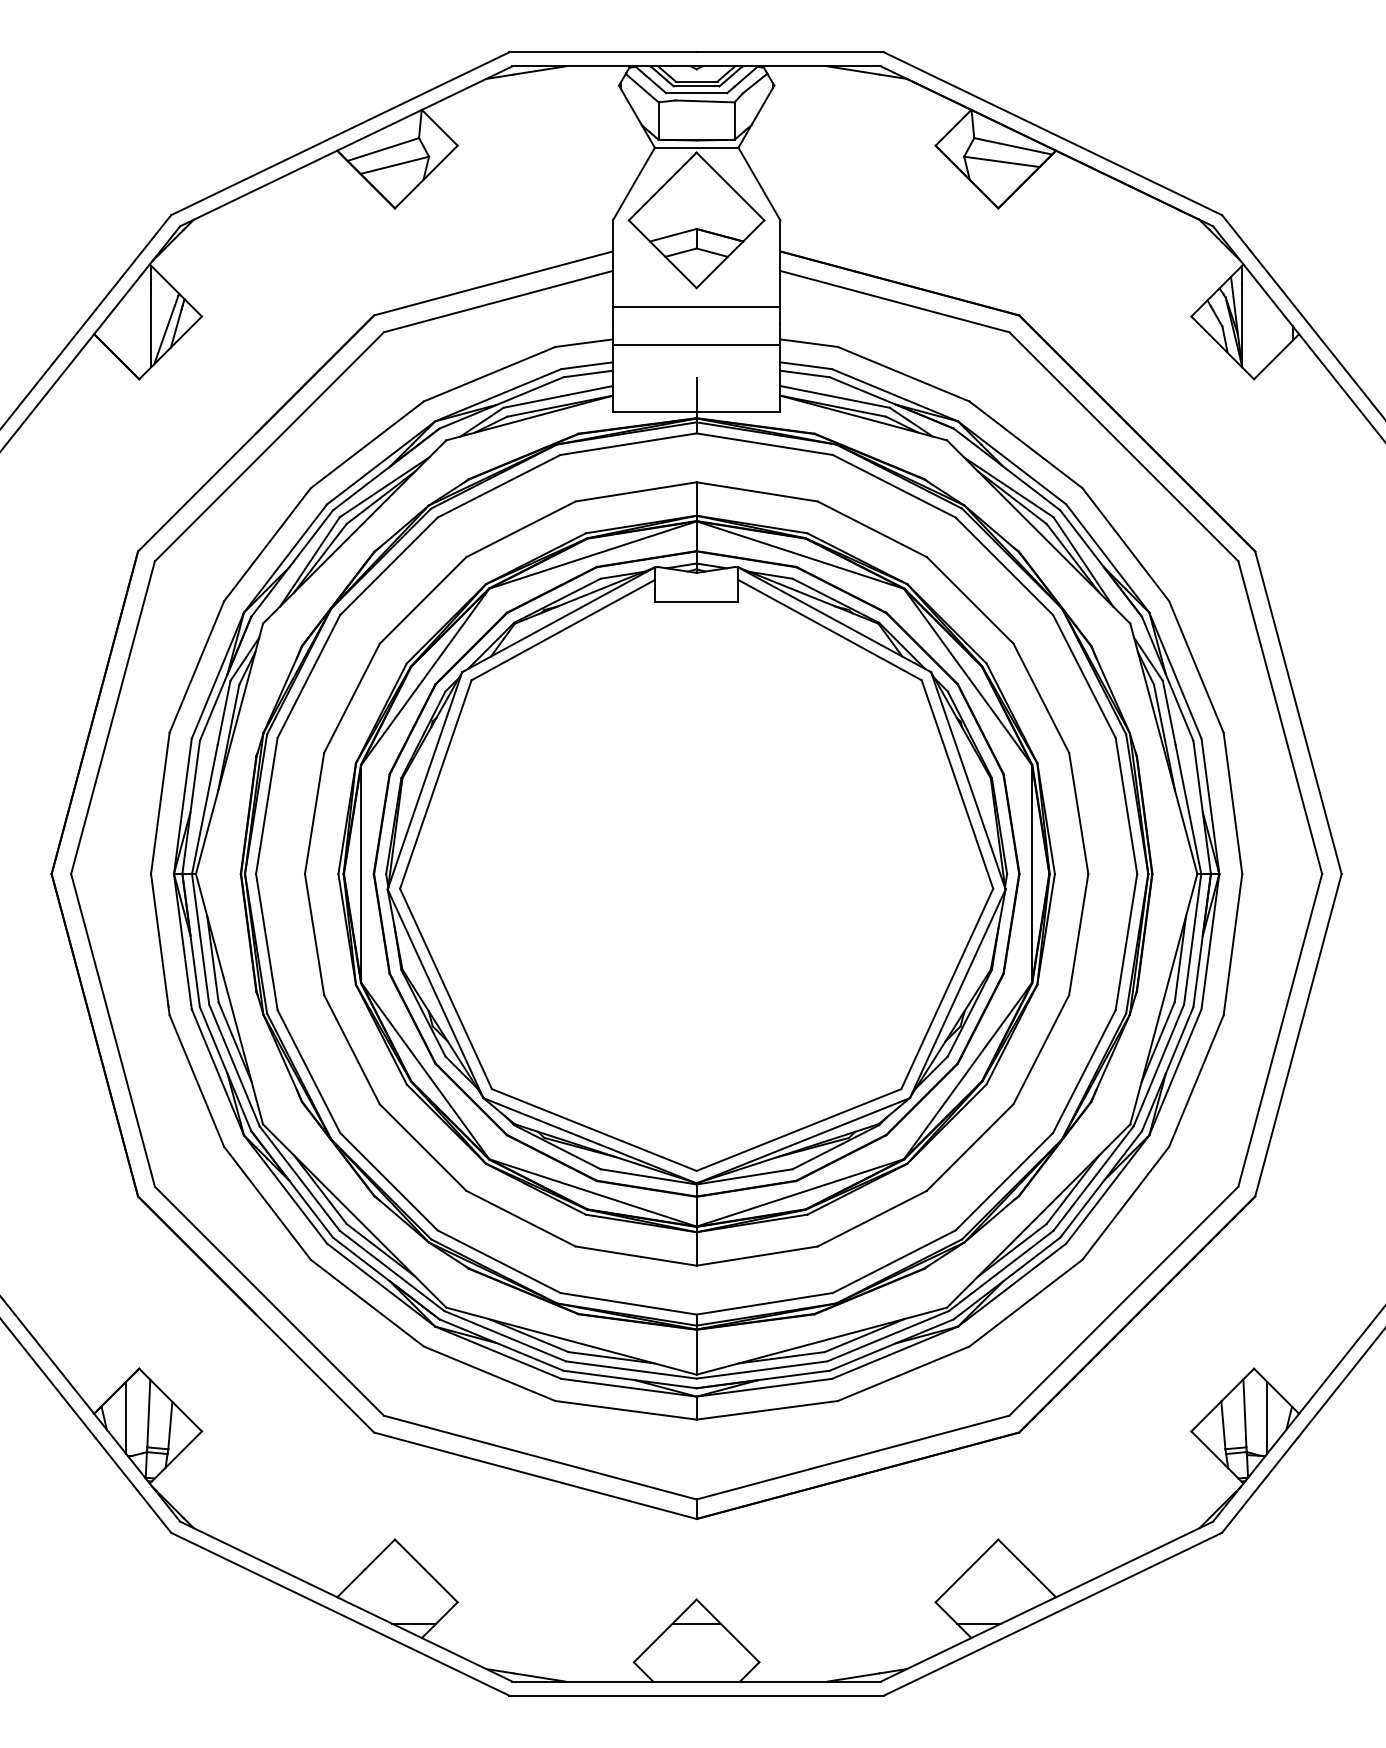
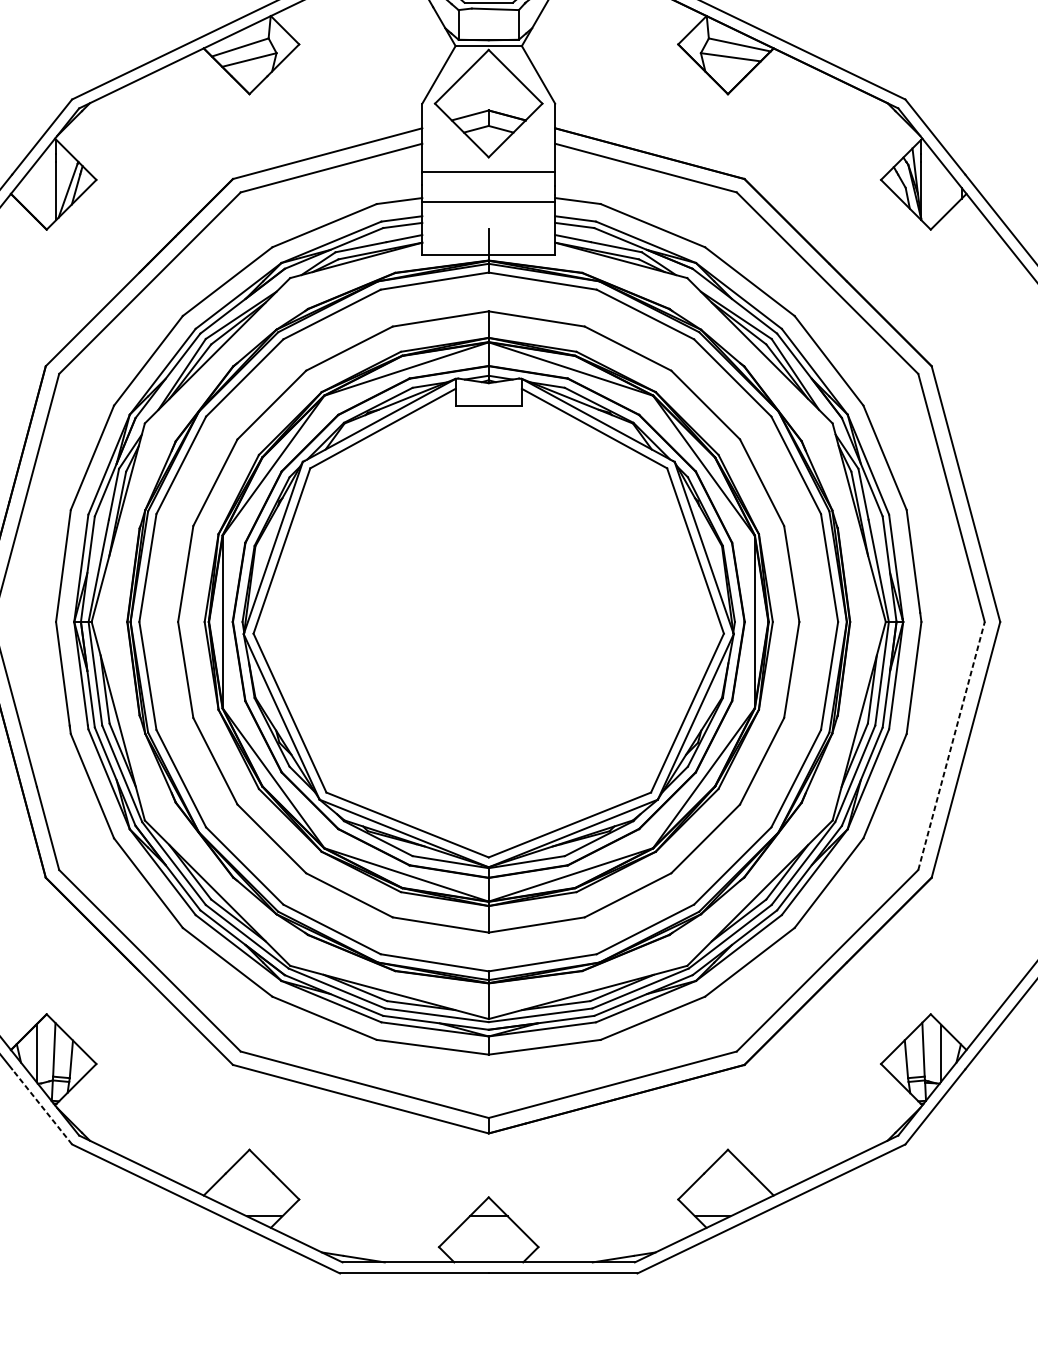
line: (1280, 1030) -> (951, 746), solid -> dashed
line: (133, 1485) -> (42, 1106), solid -> dashed

